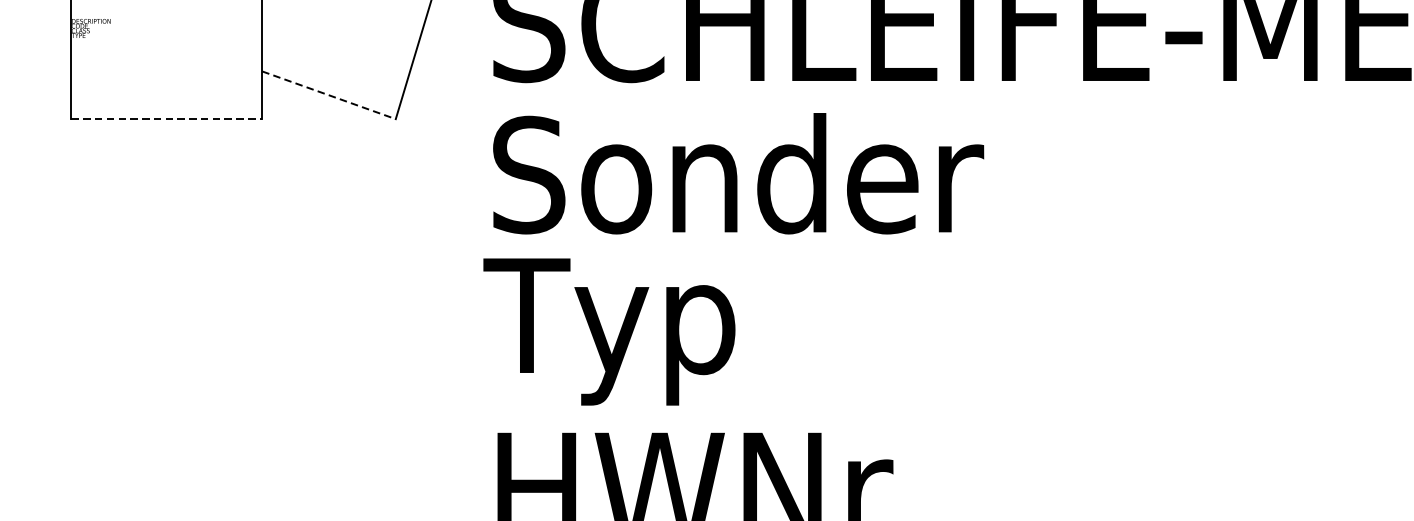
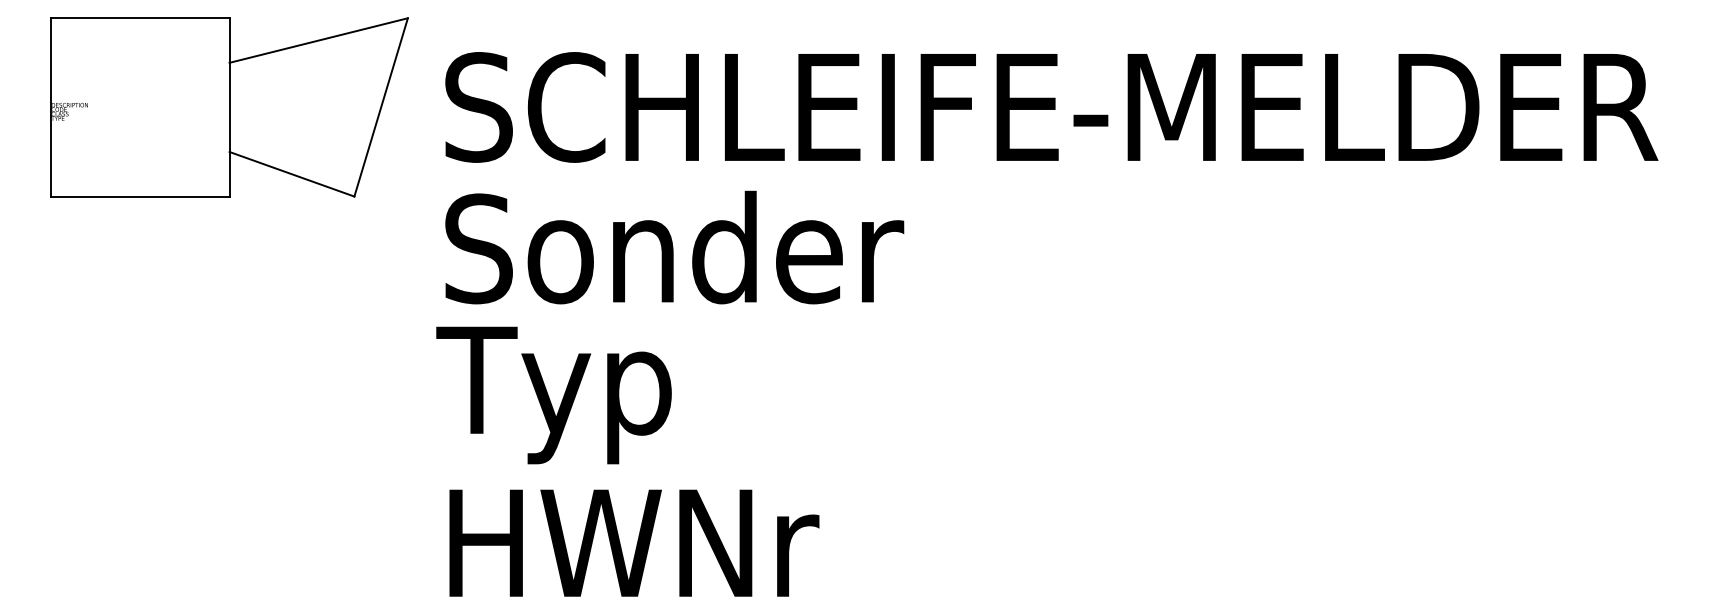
line: (329, 95) -> (292, 174), dashed -> solid
line: (166, 119) -> (140, 196), dashed -> solid

